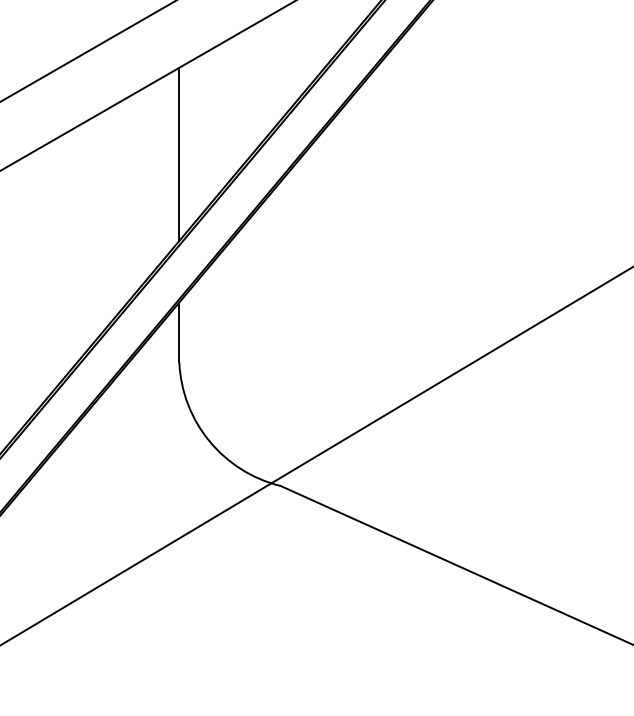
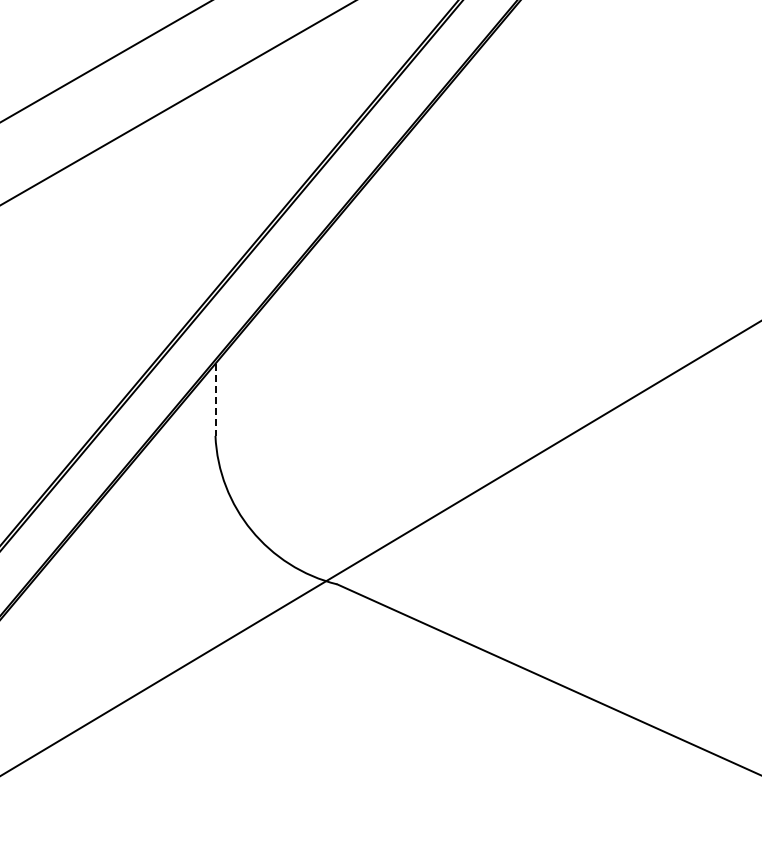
line: (179, 154) -> (215, 185), removed
line: (179, 333) -> (215, 400), solid -> dashed

